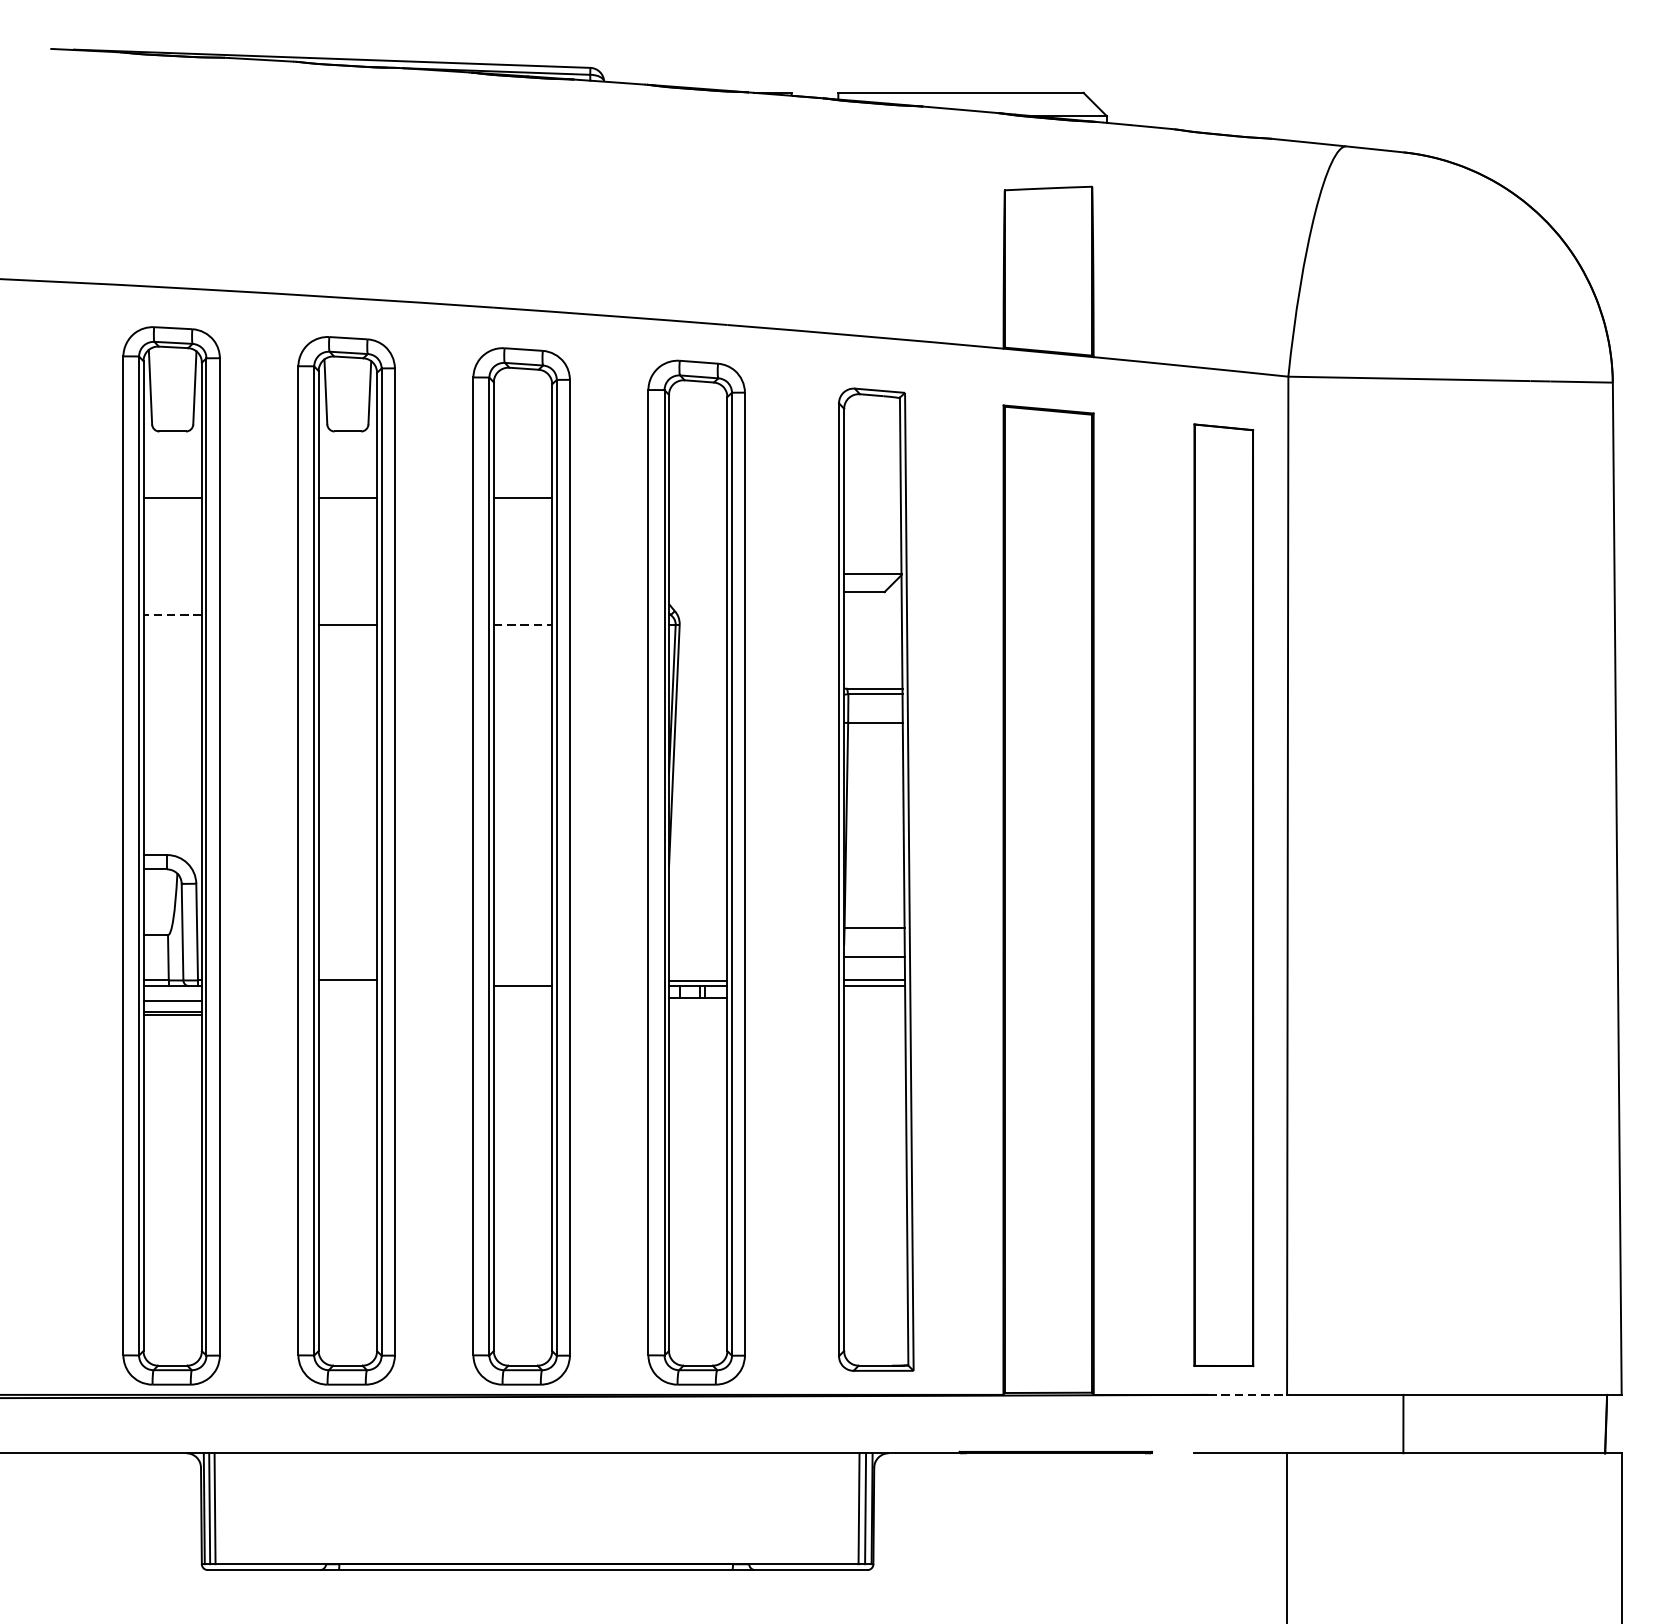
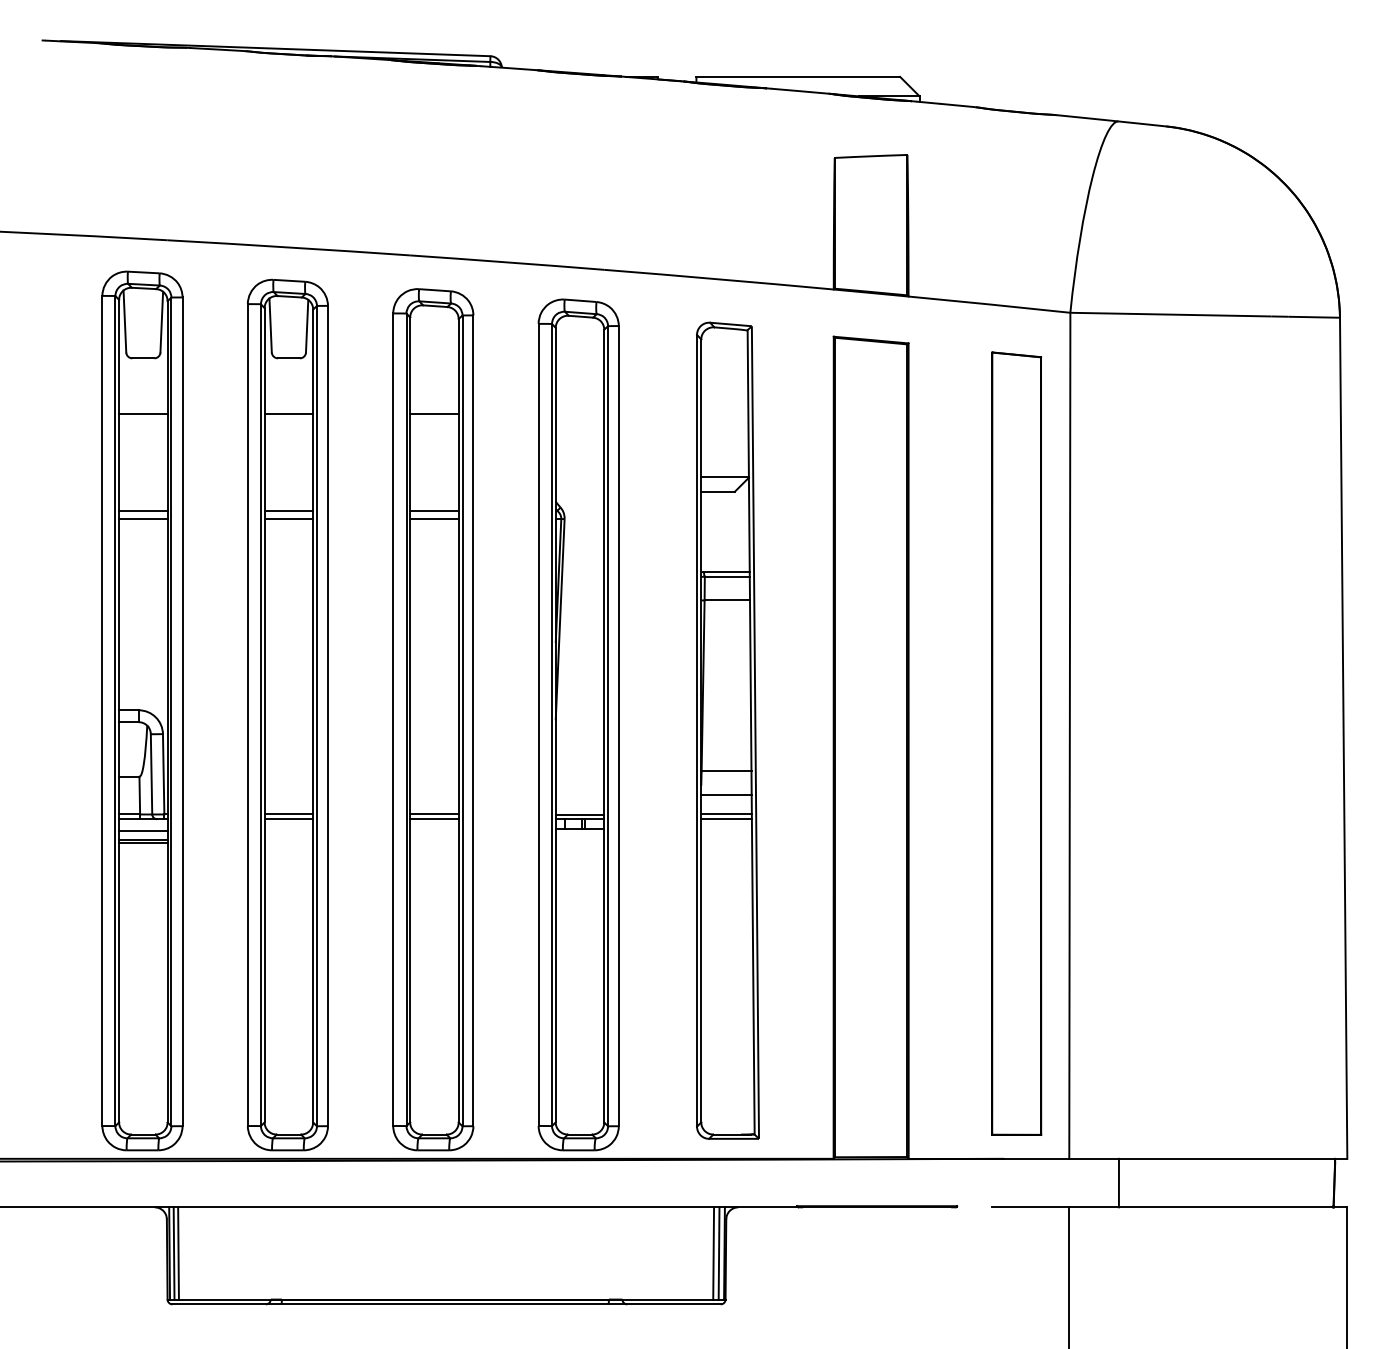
line: (171, 614) -> (142, 510), dashed -> solid
line: (347, 614) -> (288, 510), added
line: (523, 614) -> (434, 510), added
line: (172, 625) -> (143, 519), added
line: (523, 625) -> (434, 519), dashed -> solid
line: (523, 980) -> (434, 814), added
line: (347, 986) -> (288, 819), added
line: (1247, 1394) -> (1036, 1158), dashed -> solid
line: (1402, 1423) -> (1118, 1182), moved

